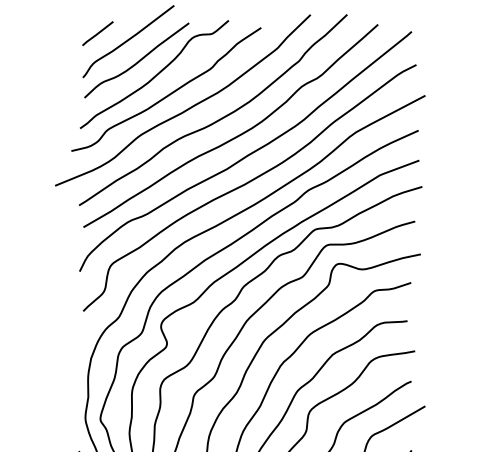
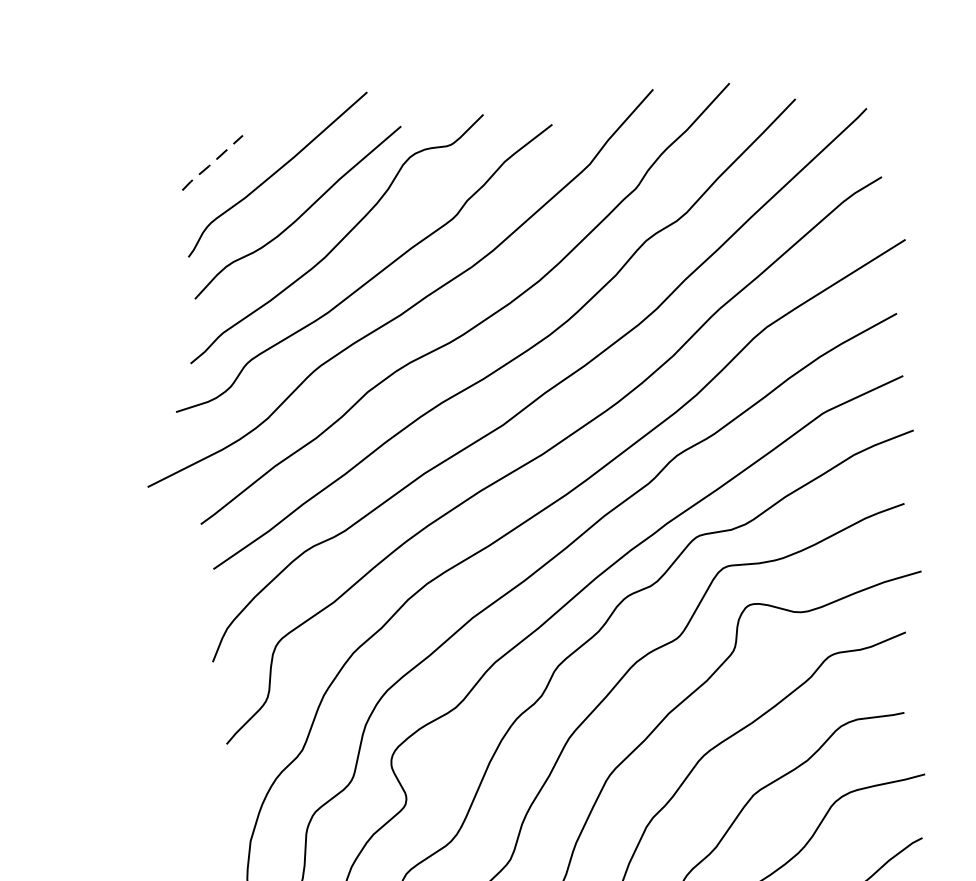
line: (96, 34) -> (209, 164), solid -> dashed

